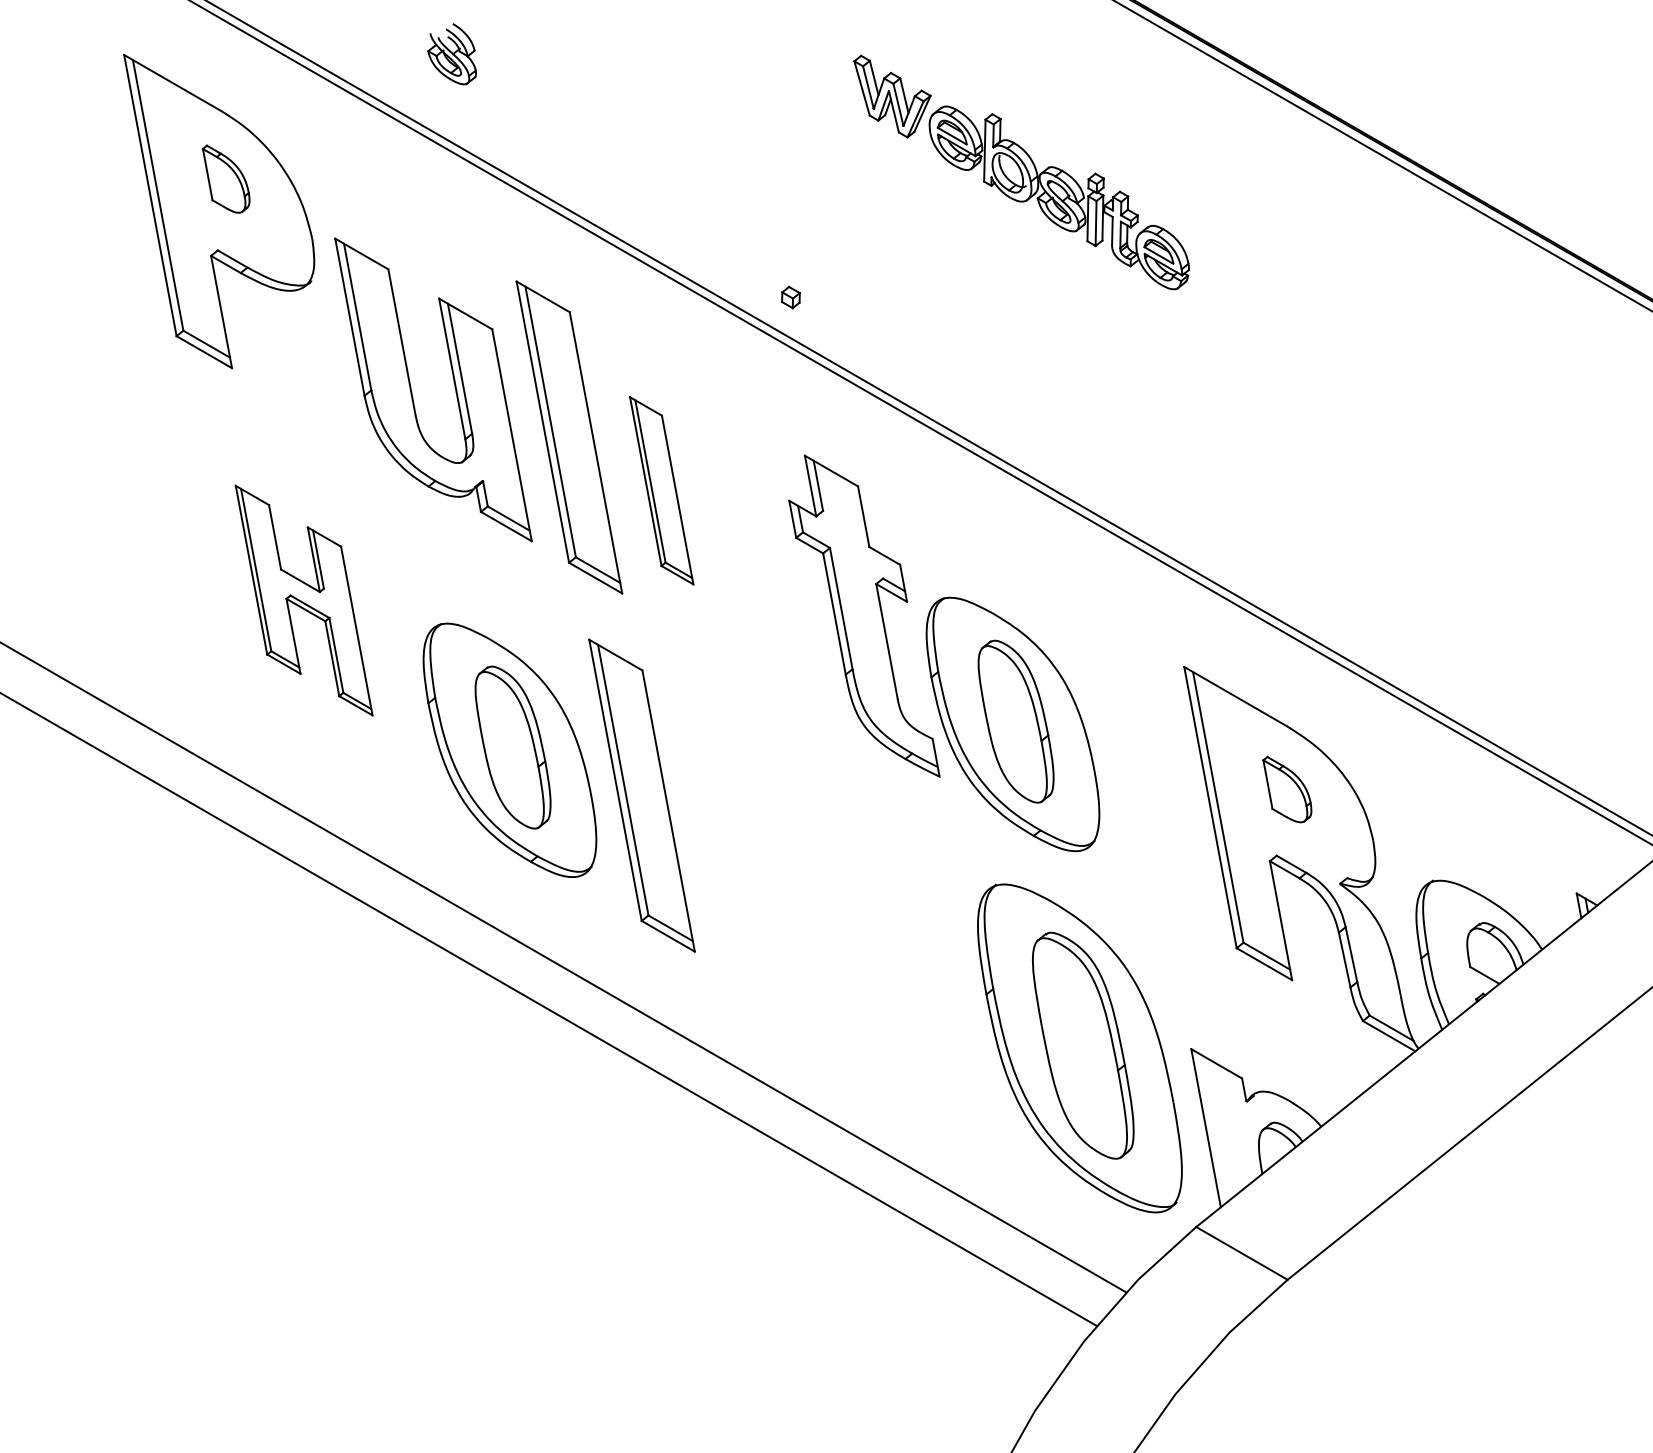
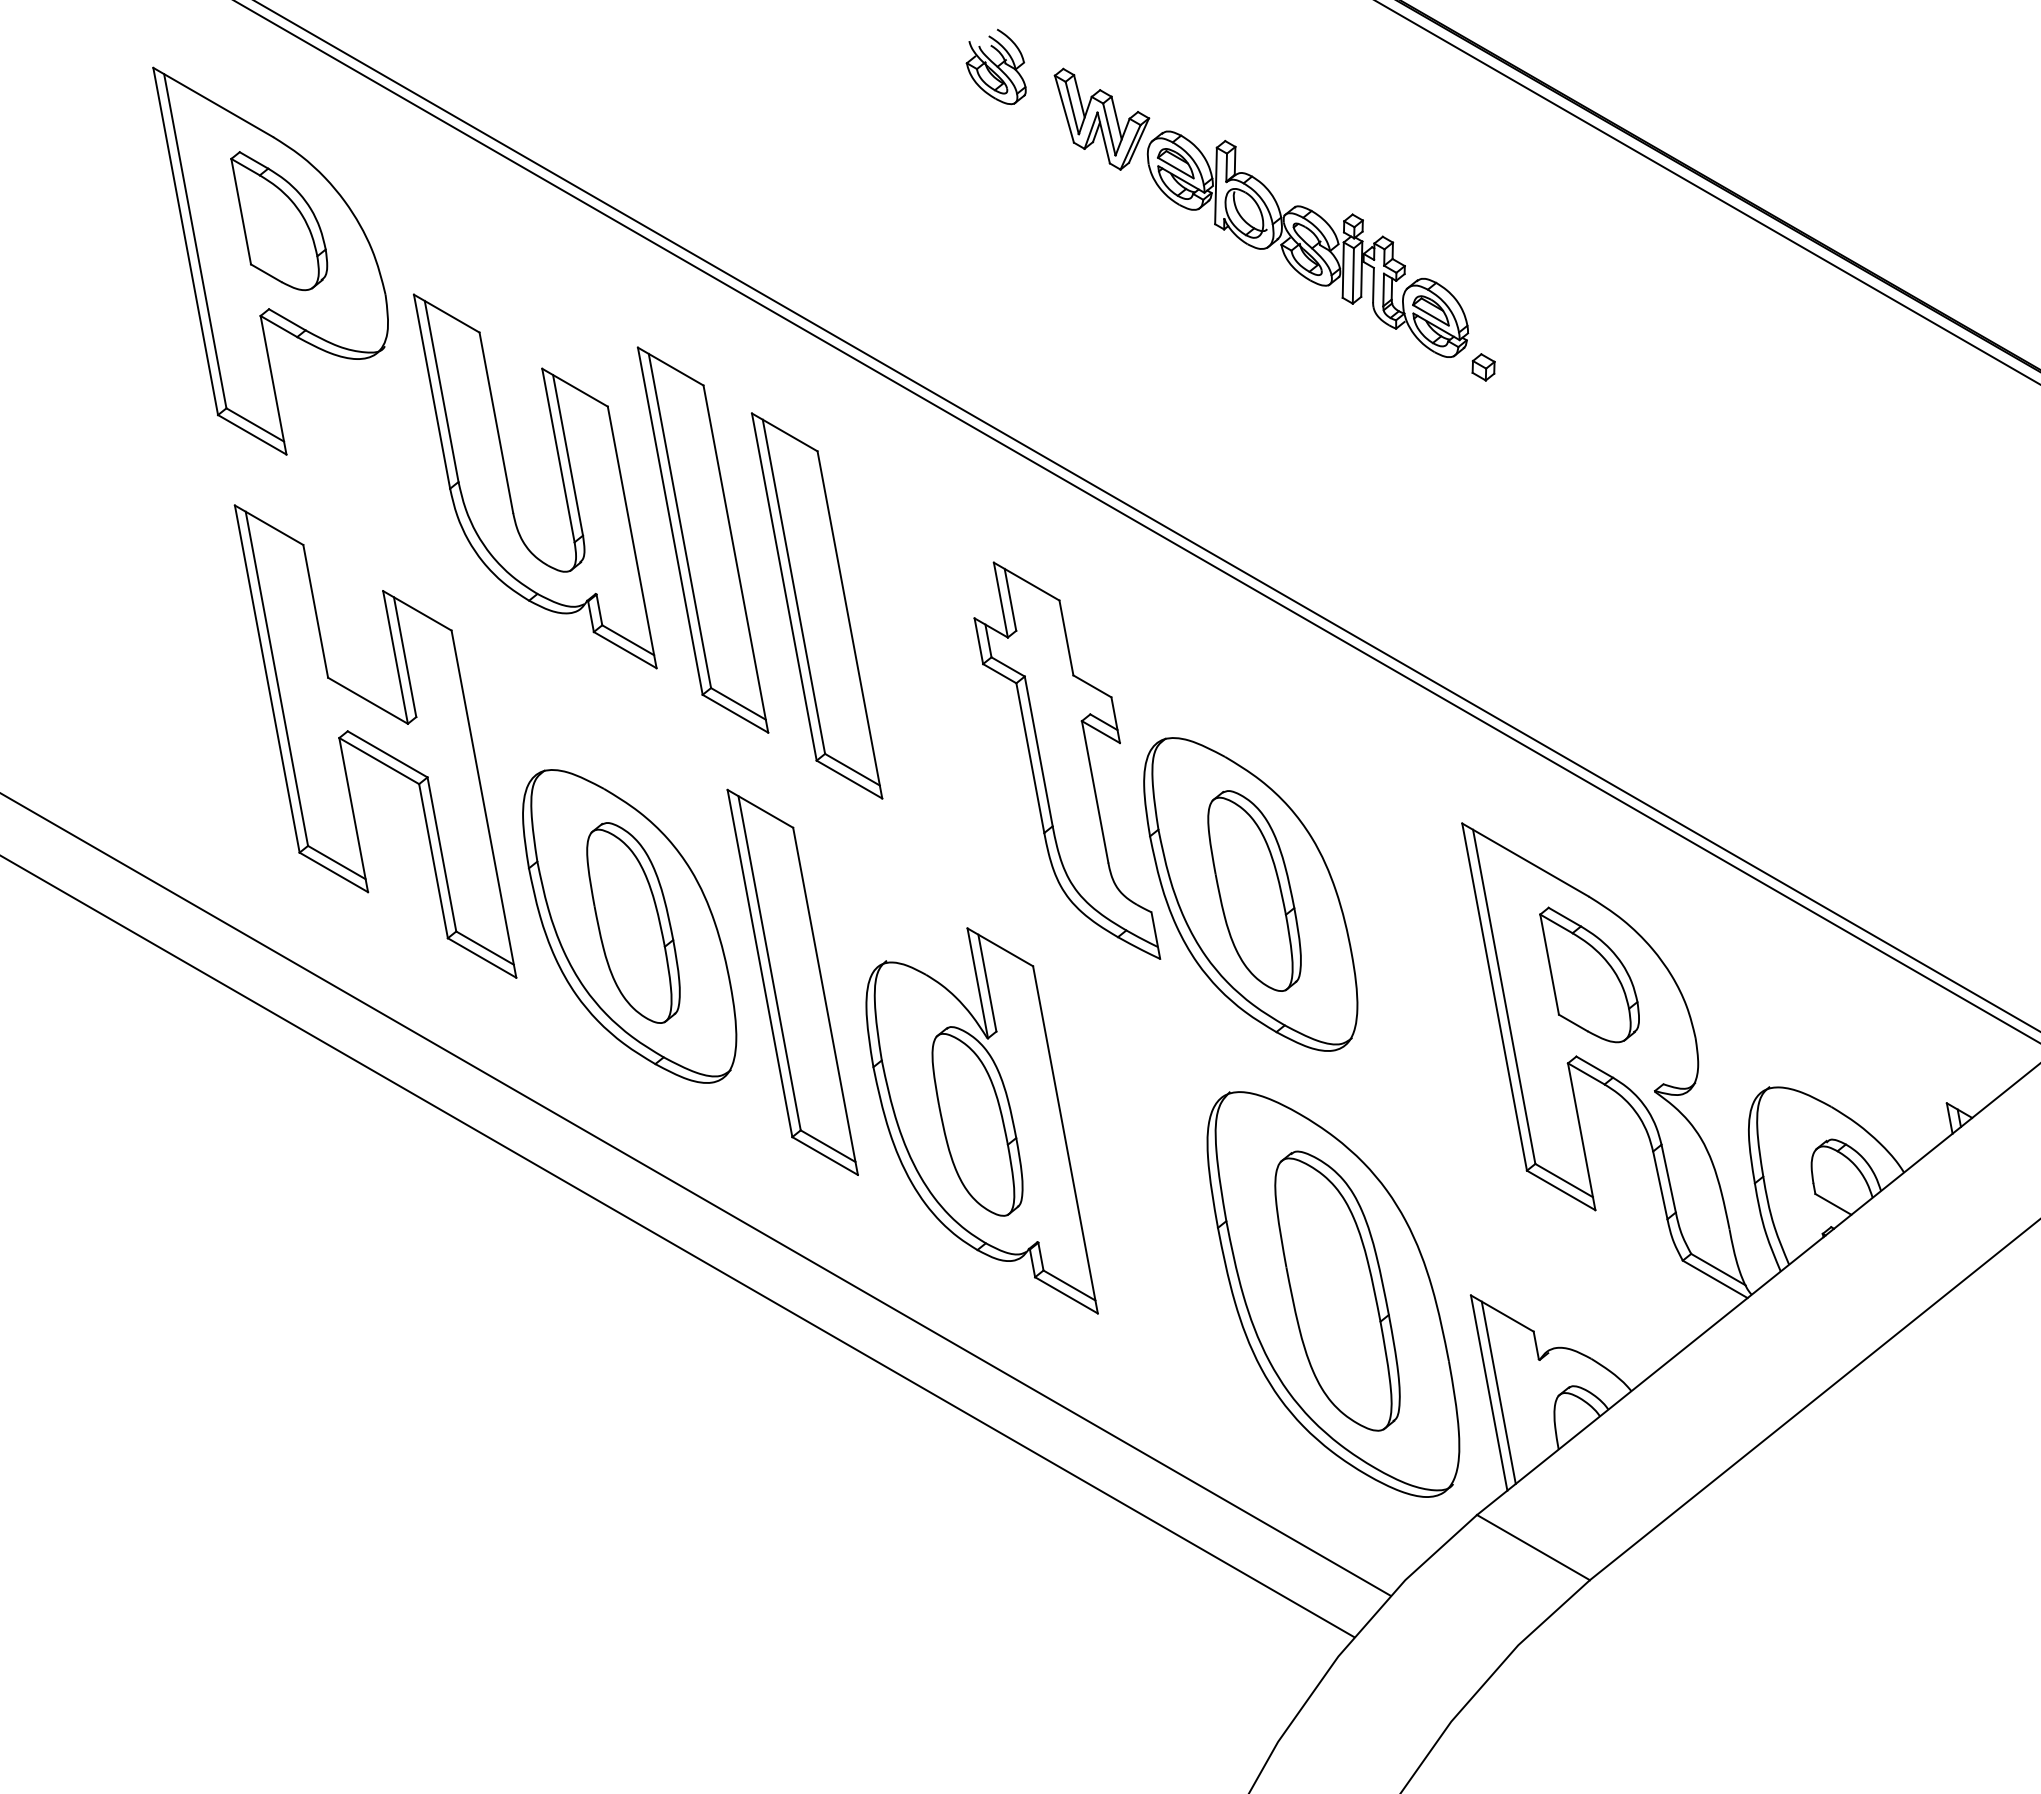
part: (451, 53) -> (995, 66), moved
part: (226, 179) -> (279, 221), size x1.67
part: (790, 297) -> (1483, 367), moved
part: (661, 490) -> (816, 605), size x1.67
part: (304, 600) -> (375, 741), size x1.67
part: (1287, 789) -> (1589, 974), size x1.67
part: (794, 907) -> (981, 1120), added
line: (1213, 1127) -> (1498, 1392), added

